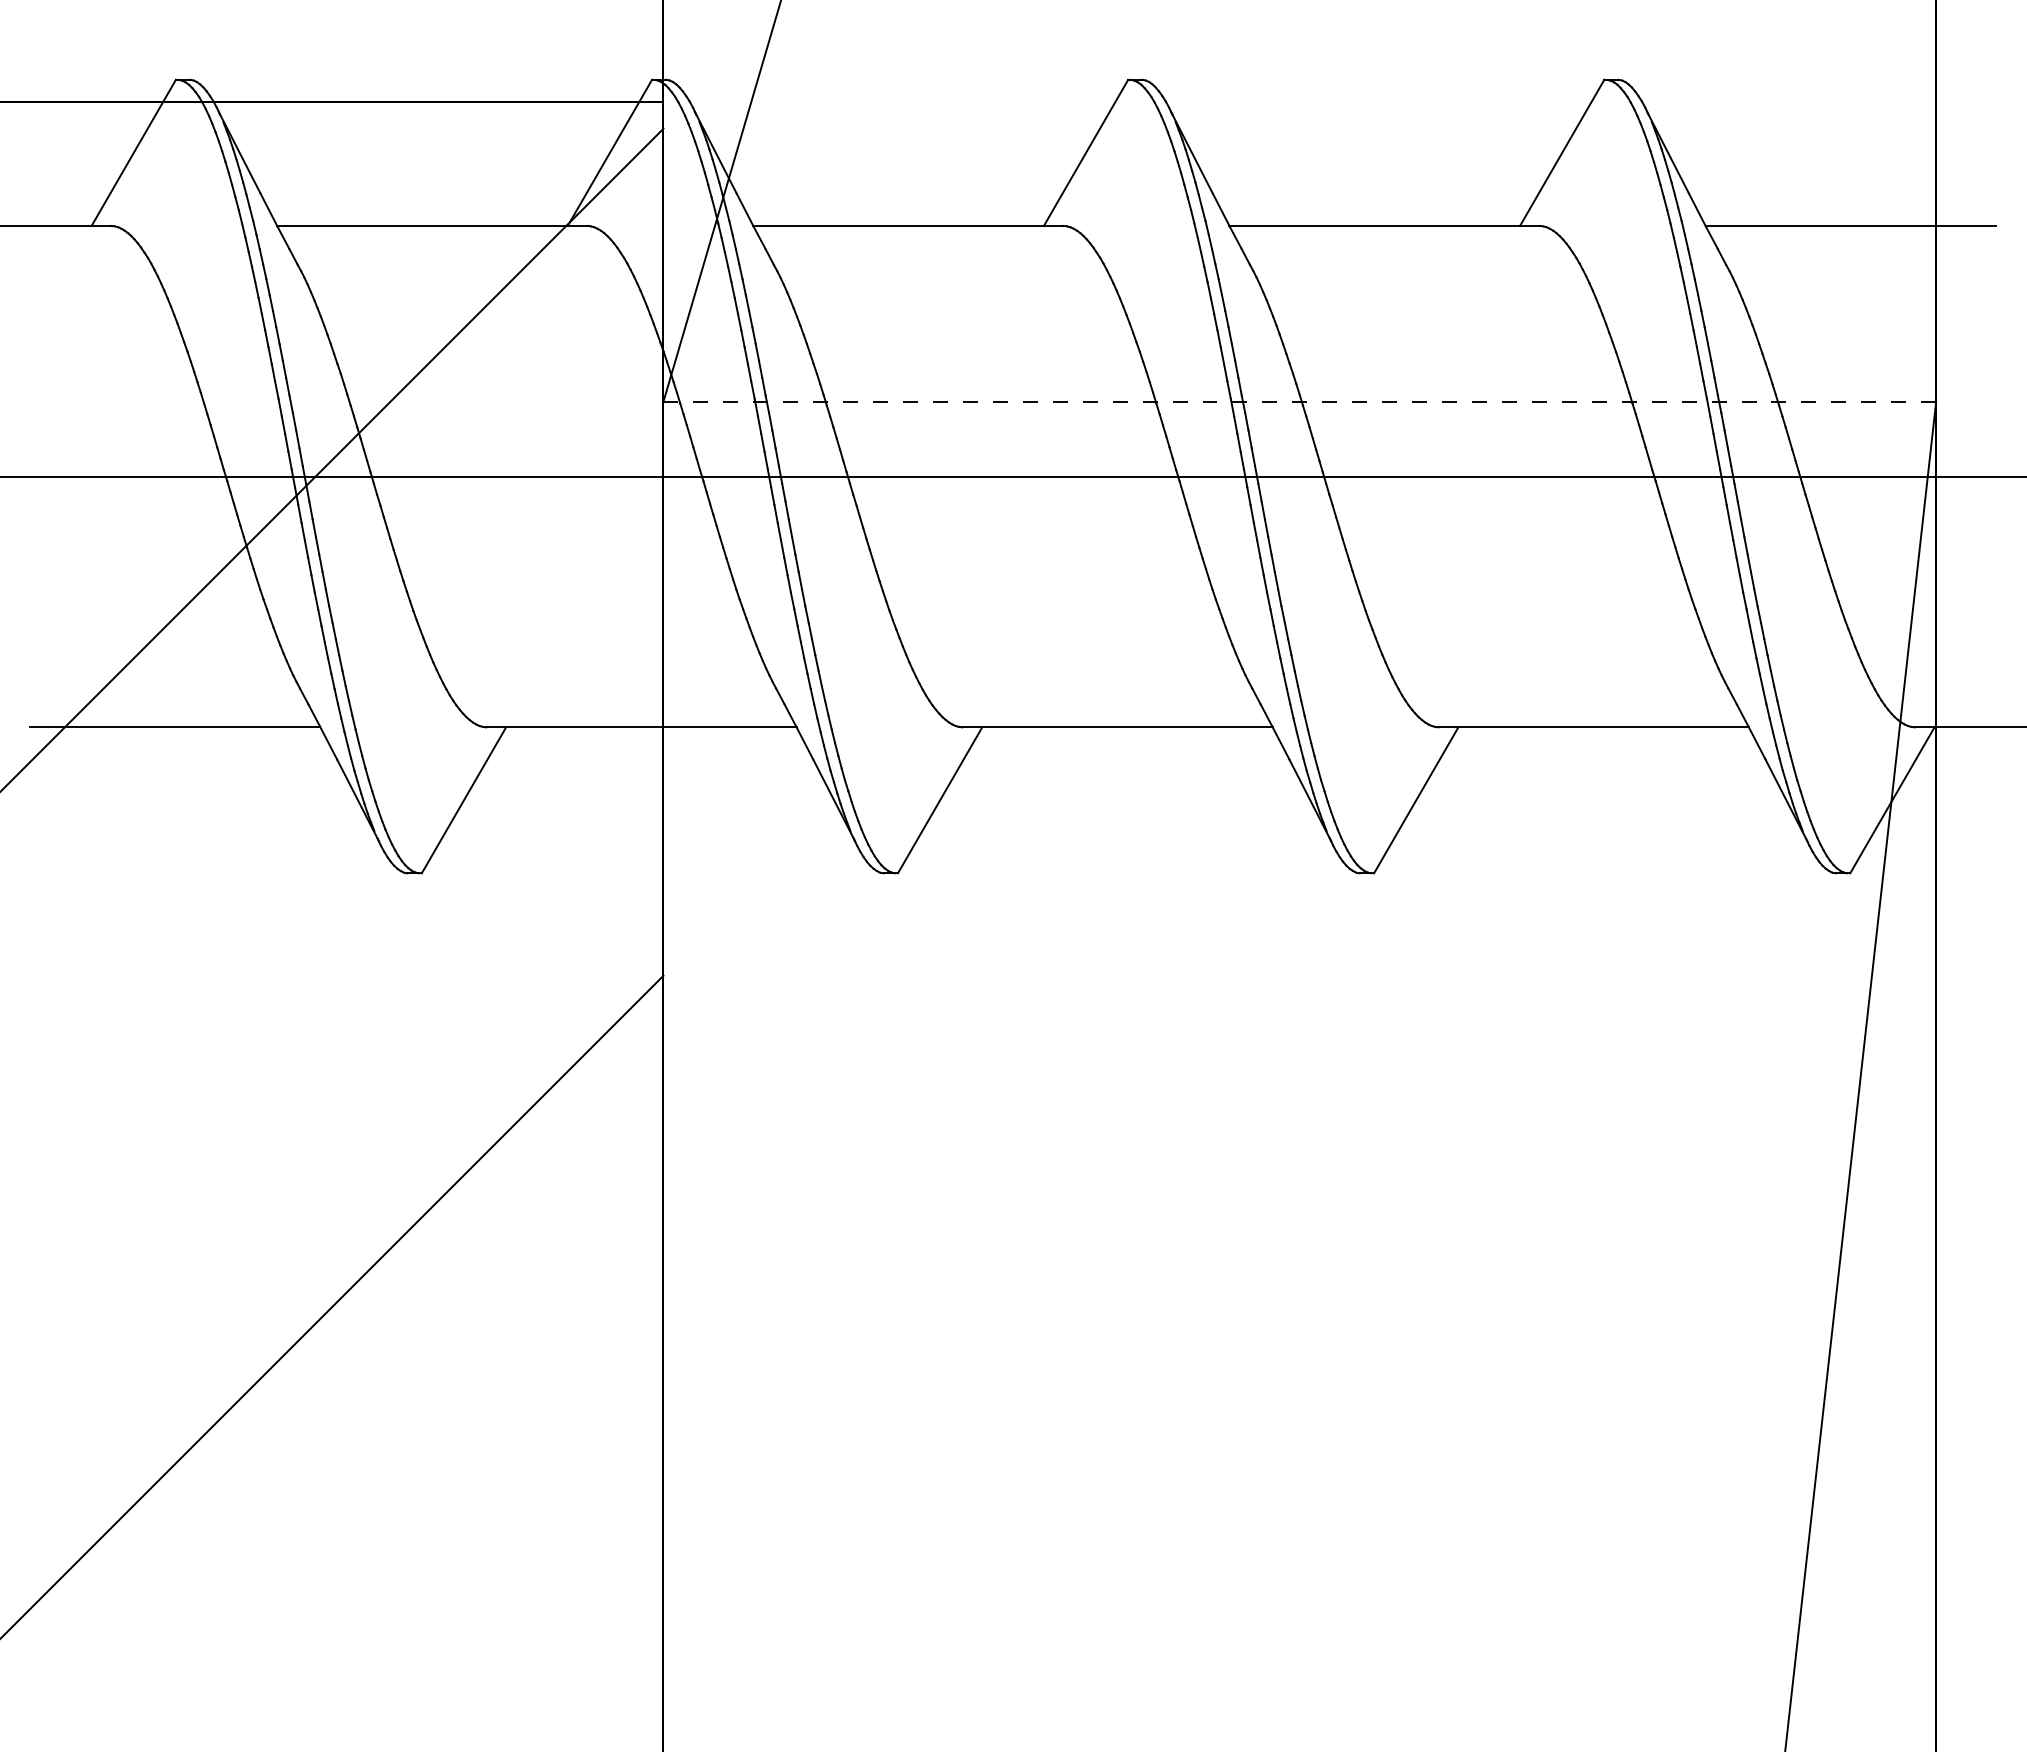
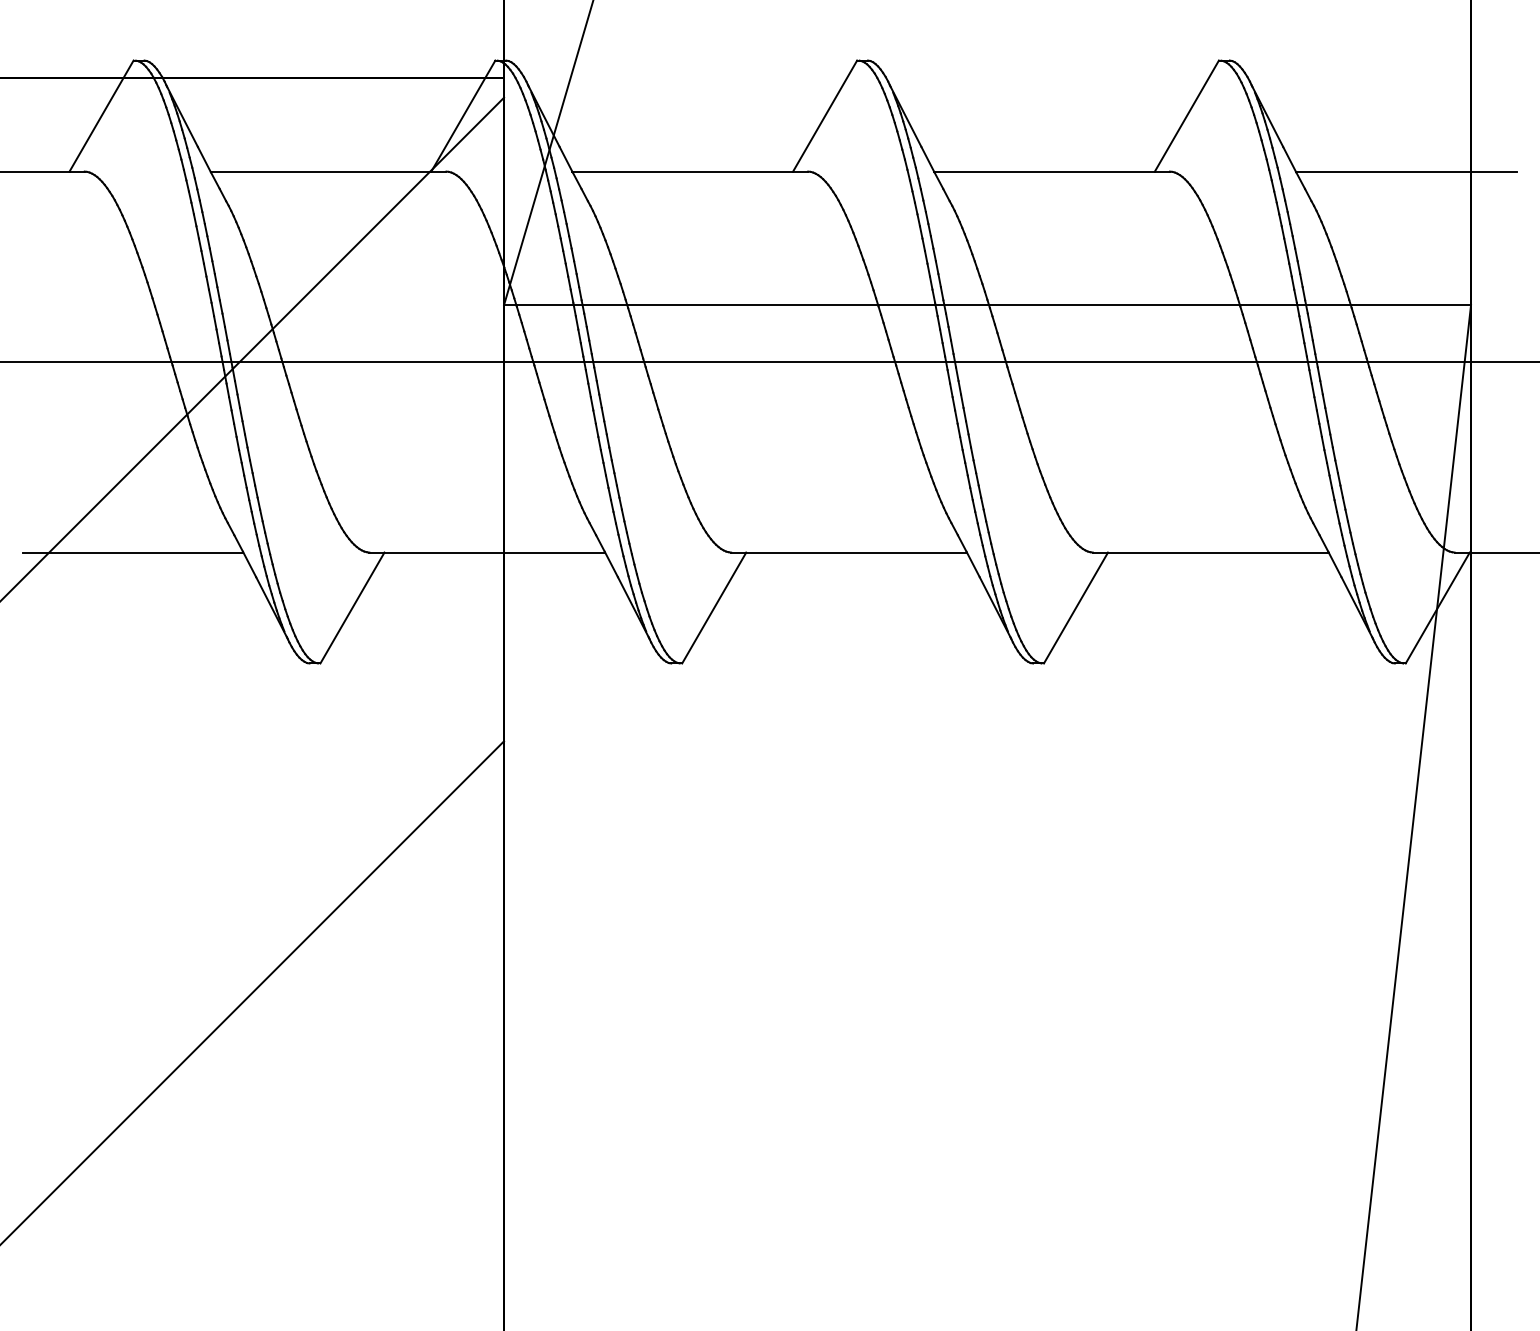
line: (1300, 401) -> (988, 304), dashed -> solid

